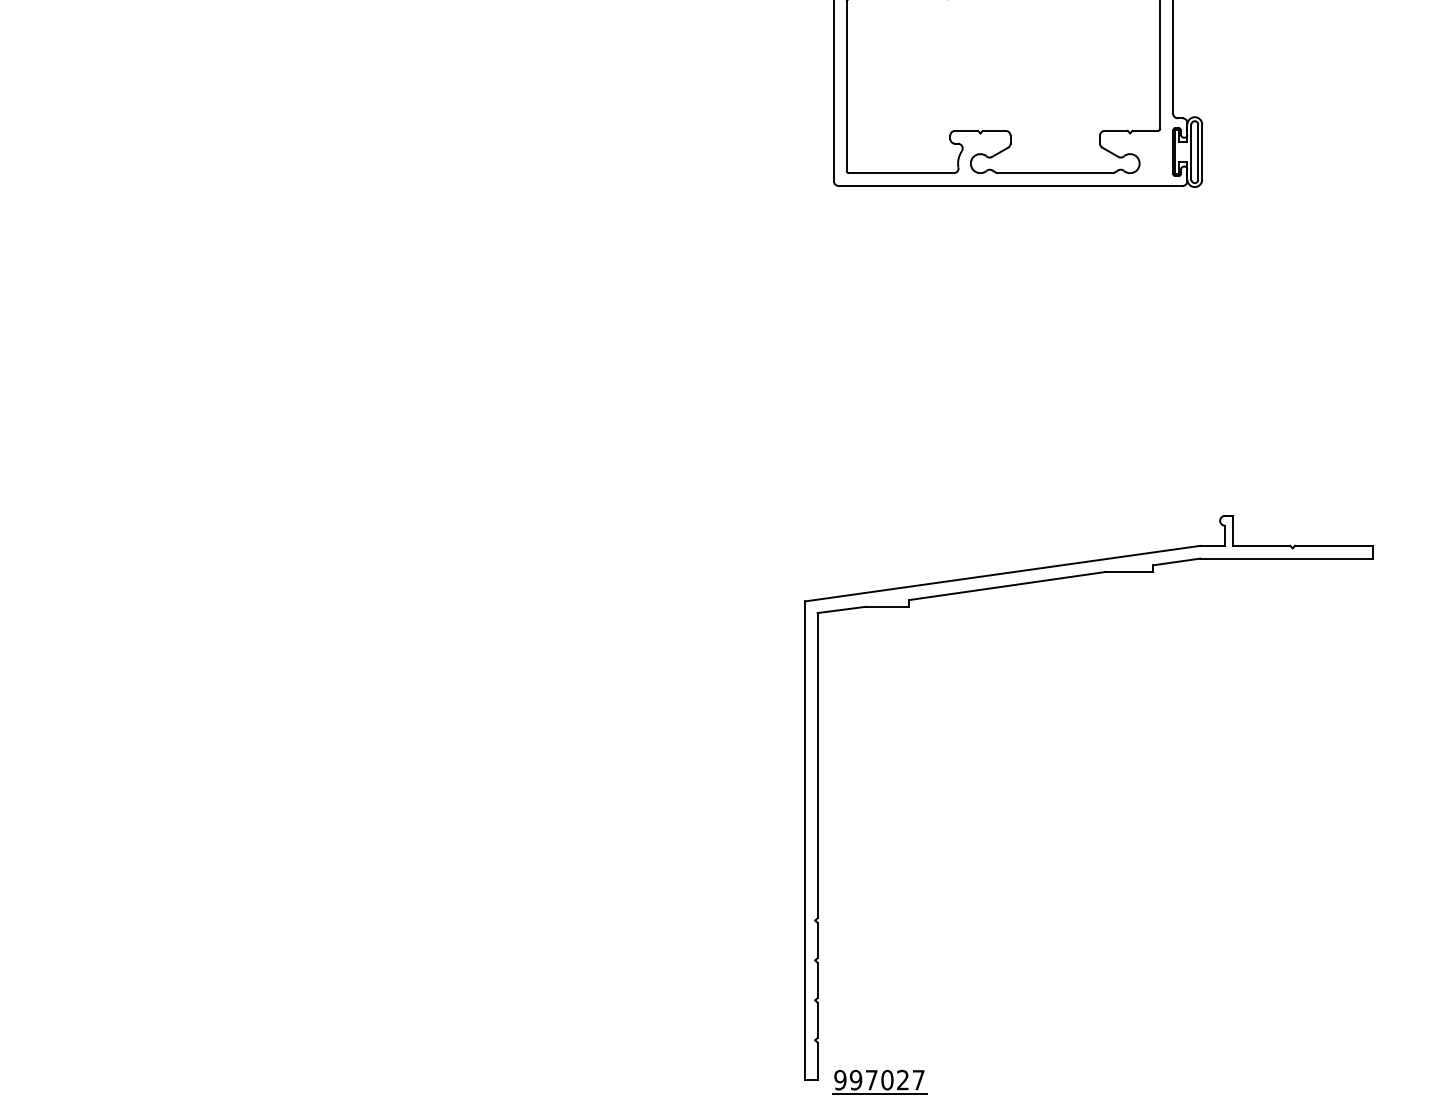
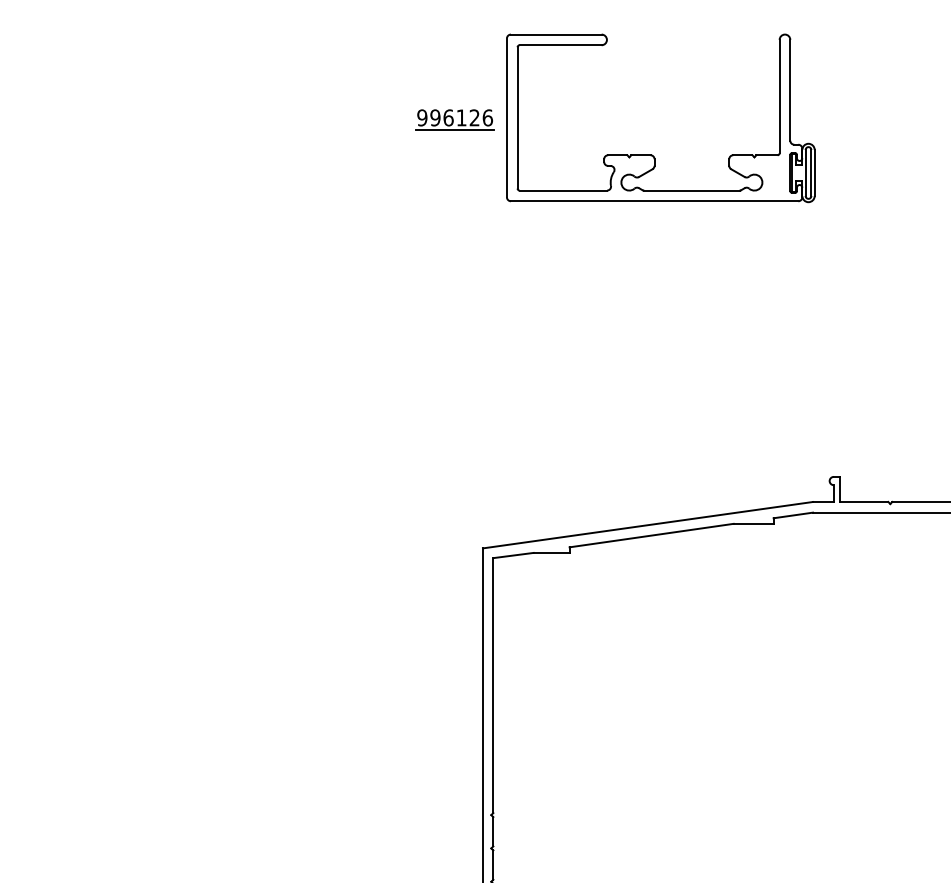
part: (771, 88) -> (454, 119), added

